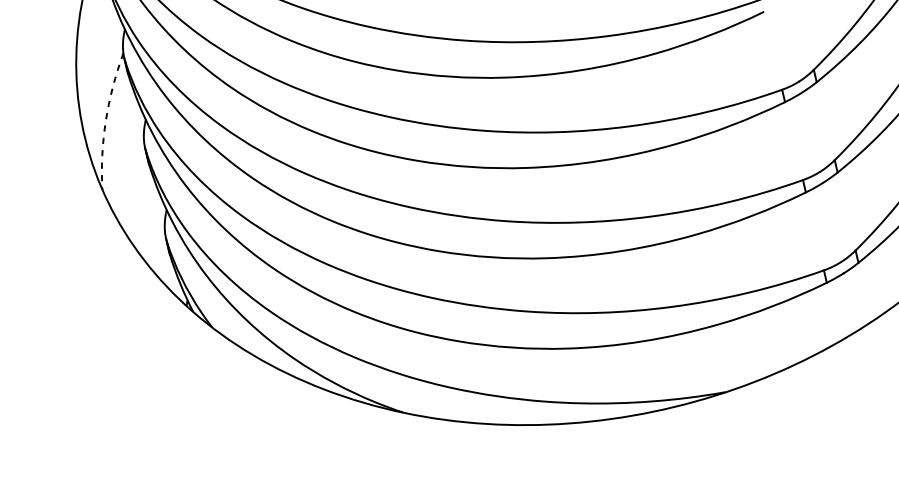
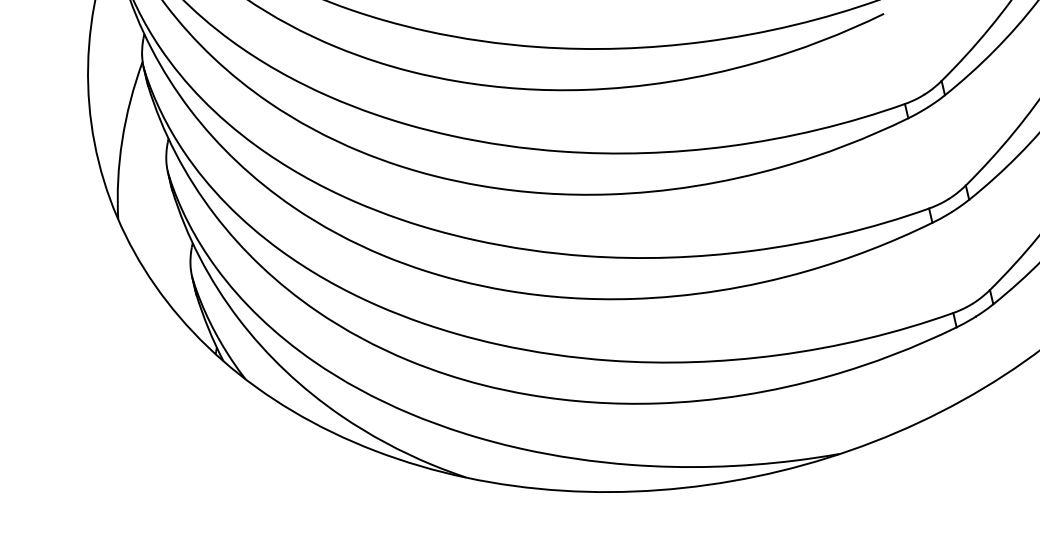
arc: (106, 120) -> (122, 139), dashed -> solid

